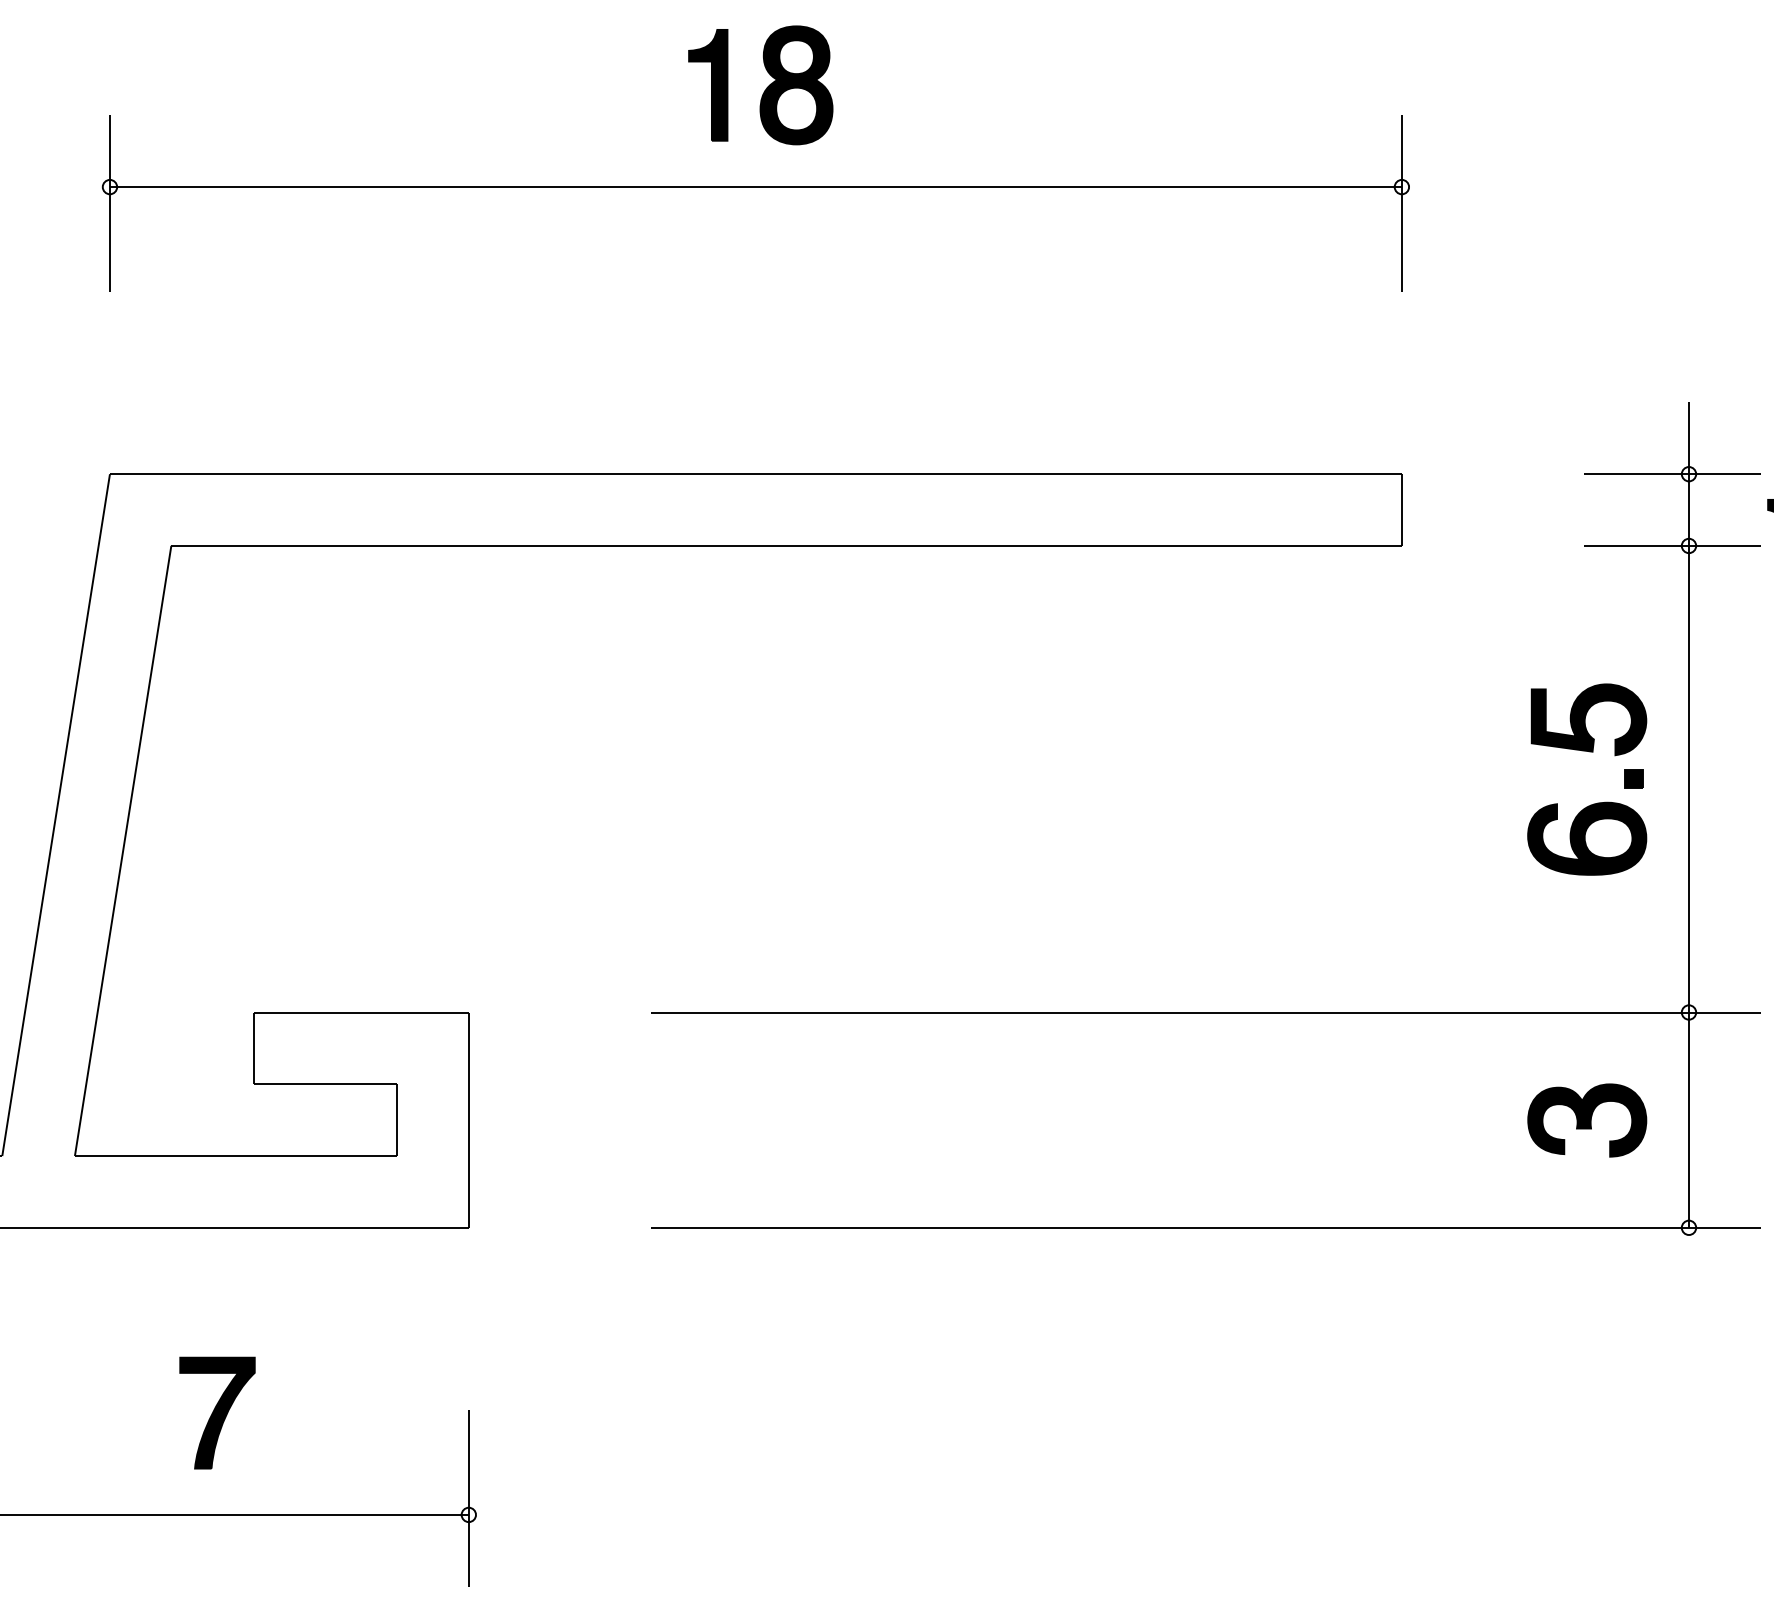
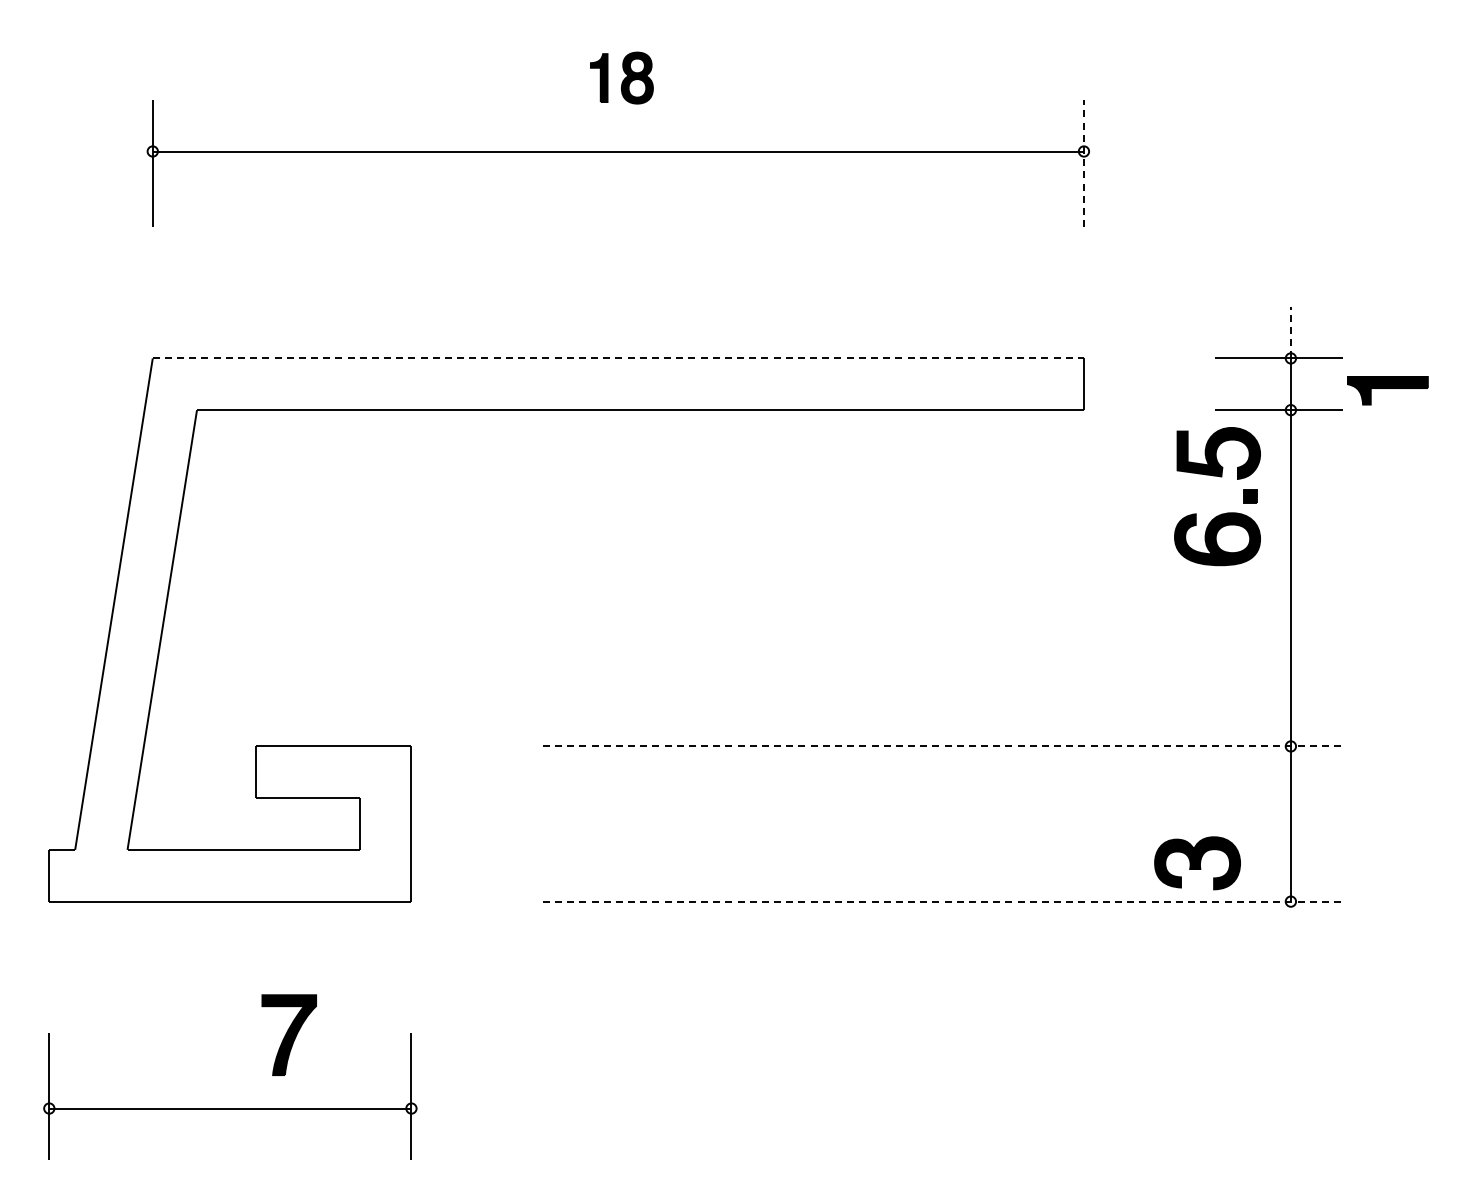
part: (760, 84) -> (621, 77), size x0.6
line: (1401, 203) -> (1083, 163), solid -> dashed
line: (1688, 438) -> (1290, 332), solid -> dashed
line: (756, 474) -> (618, 358), solid -> dashed
part: (1592, 803) -> (1221, 513), moved
line: (1205, 1012) -> (942, 746), solid -> dashed
part: (1587, 1120) -> (1197, 863), moved
line: (1205, 1227) -> (942, 901), solid -> dashed
part: (216, 1412) -> (288, 1034), moved

